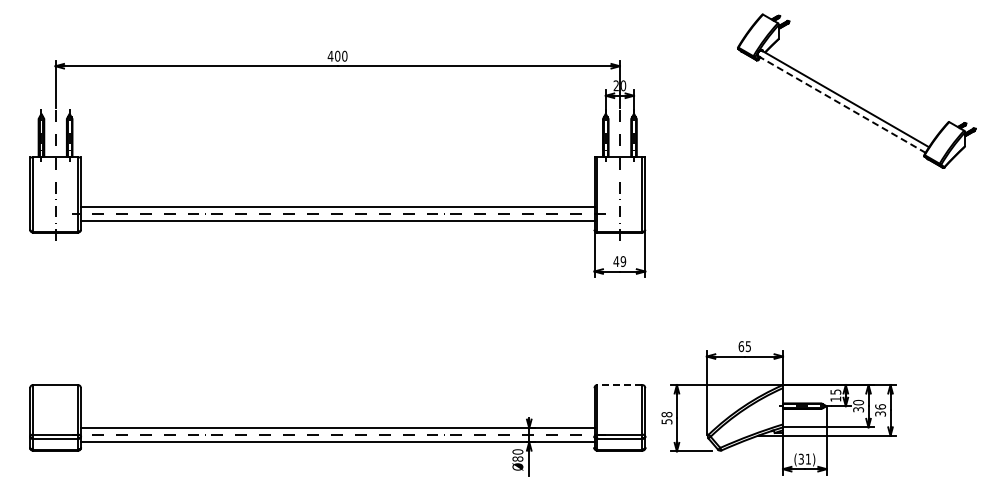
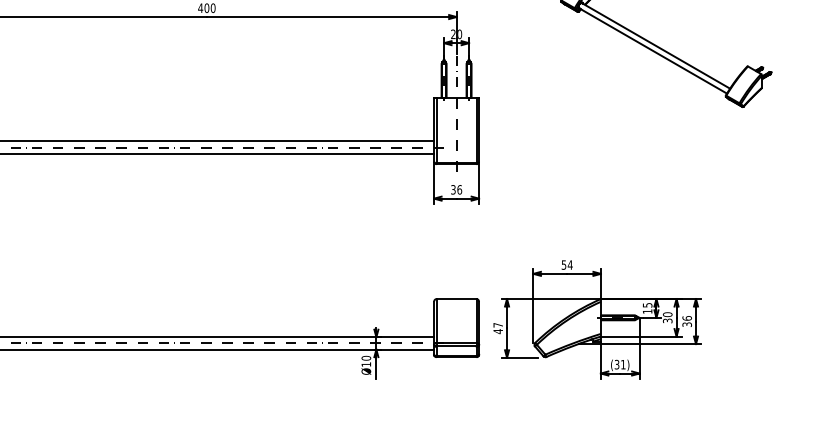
line: (841, 104) -> (652, 50), dashed -> solid
text: (619, 261) -> (456, 189), 49 -> 36
text: (744, 346) -> (566, 264), 65 -> 54
line: (619, 385) -> (456, 299), dashed -> solid
text: (666, 418) -> (497, 328), 58 -> 47
text: (517, 458) -> (365, 364), Ø80 -> Ø10

